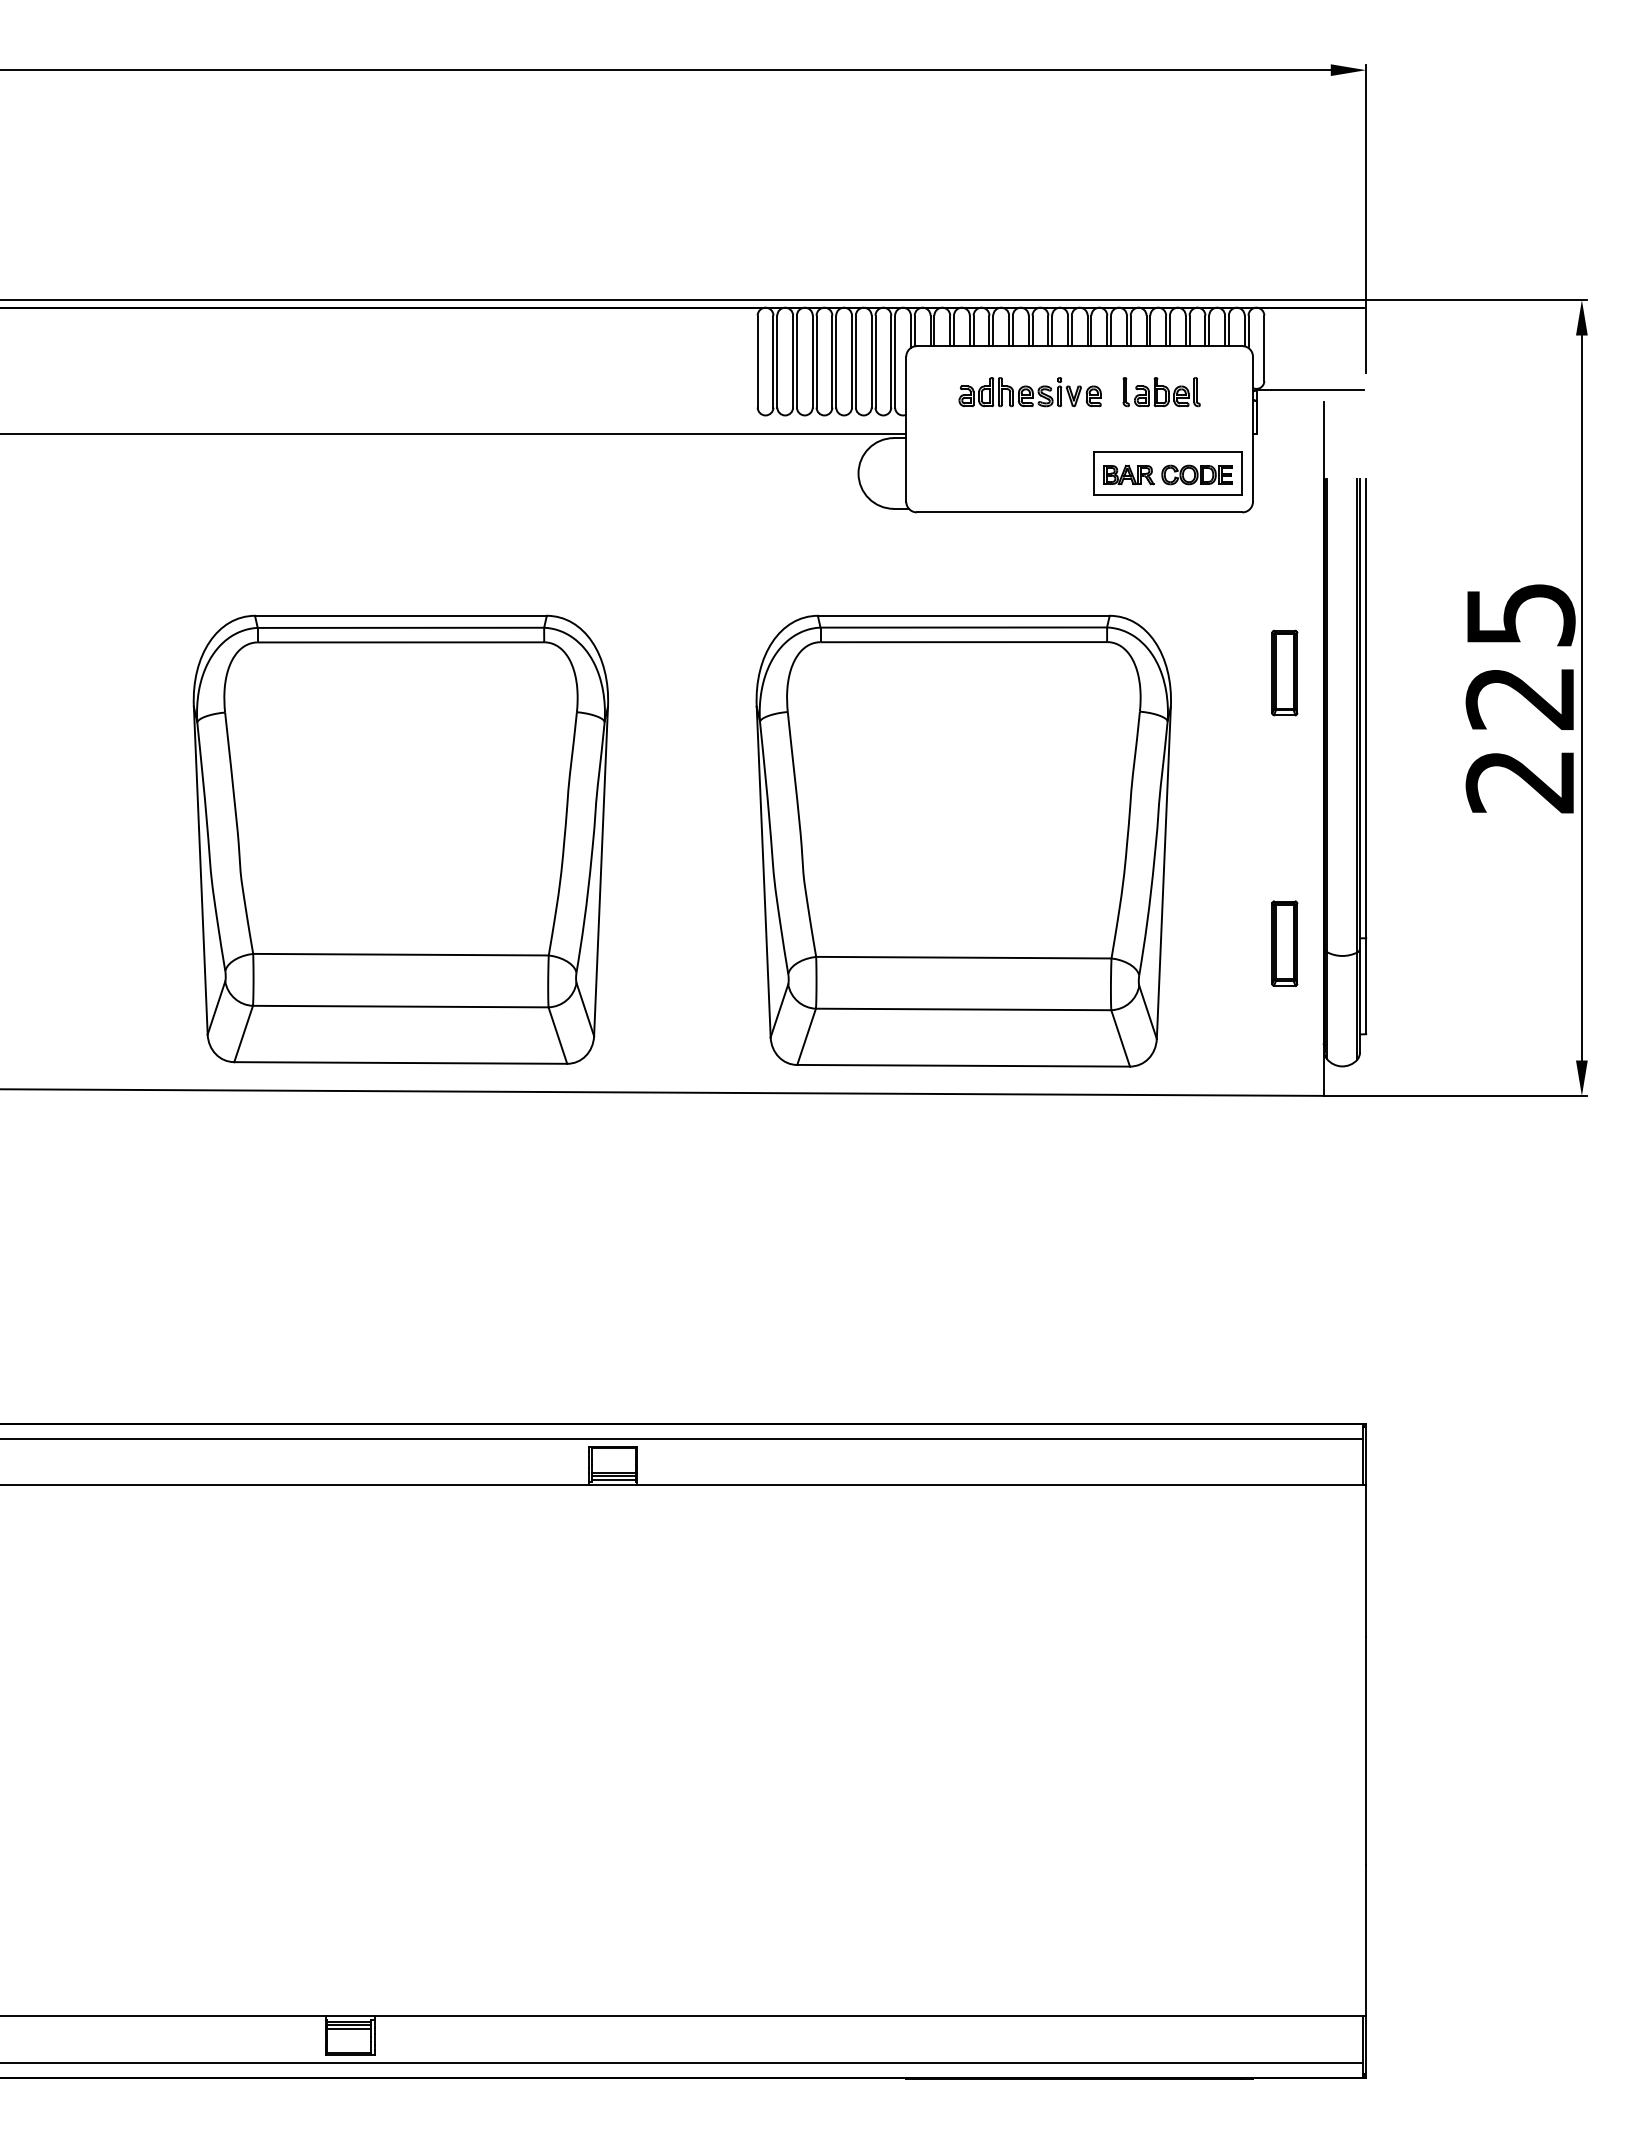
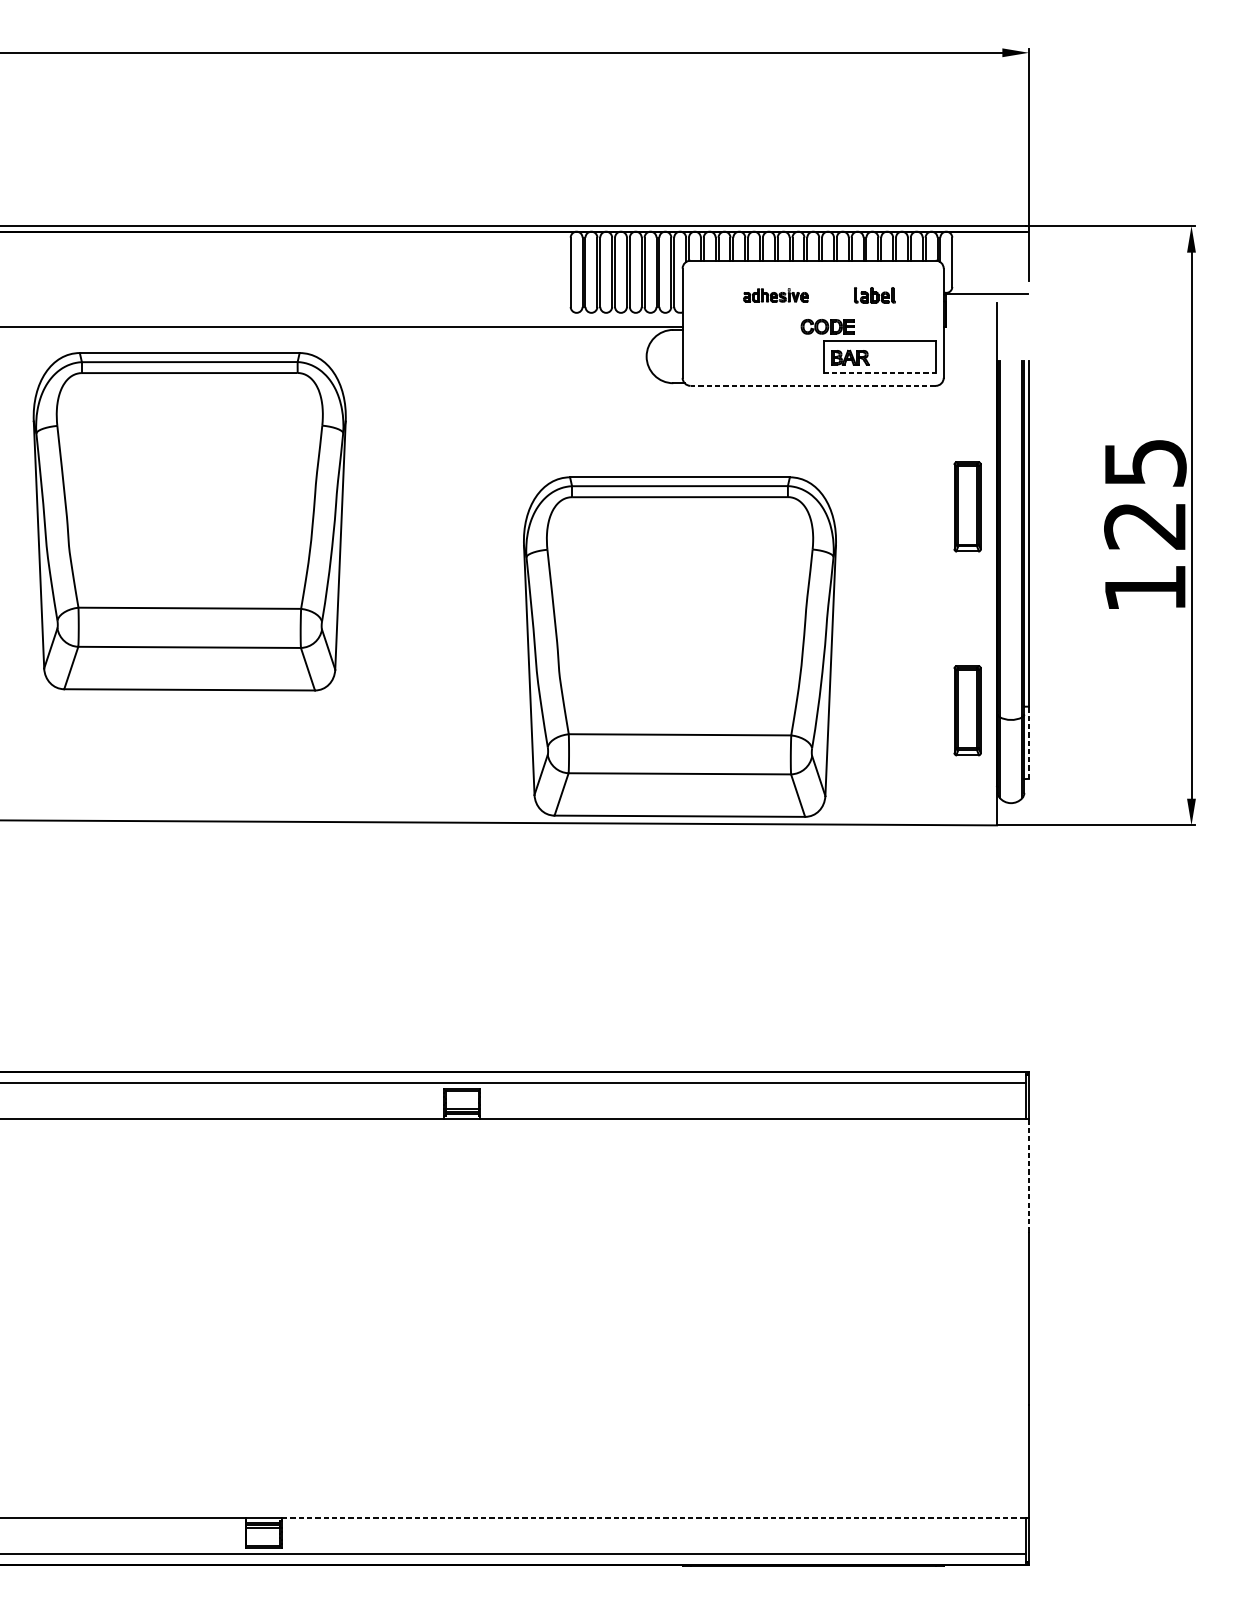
part: (1029, 392) -> (775, 295), size x0.6
part: (1161, 392) -> (874, 295), size x0.7
part: (1196, 474) -> (827, 326), moved
line: (1168, 494) -> (880, 372), solid -> dashed
line: (1079, 512) -> (813, 385), solid -> dashed
part: (1284, 672) -> (967, 506), size x1.4
text: (1519, 782) -> (1144, 589), 225 -> 125
part: (400, 839) -> (189, 521), moved
part: (963, 840) -> (679, 646), moved
part: (1284, 943) -> (967, 710), size x1.4
line: (1366, 986) -> (1029, 742), solid -> dashed
line: (1366, 1561) -> (1029, 1176), solid -> dashed
line: (869, 2016) -> (654, 1518), solid -> dashed

